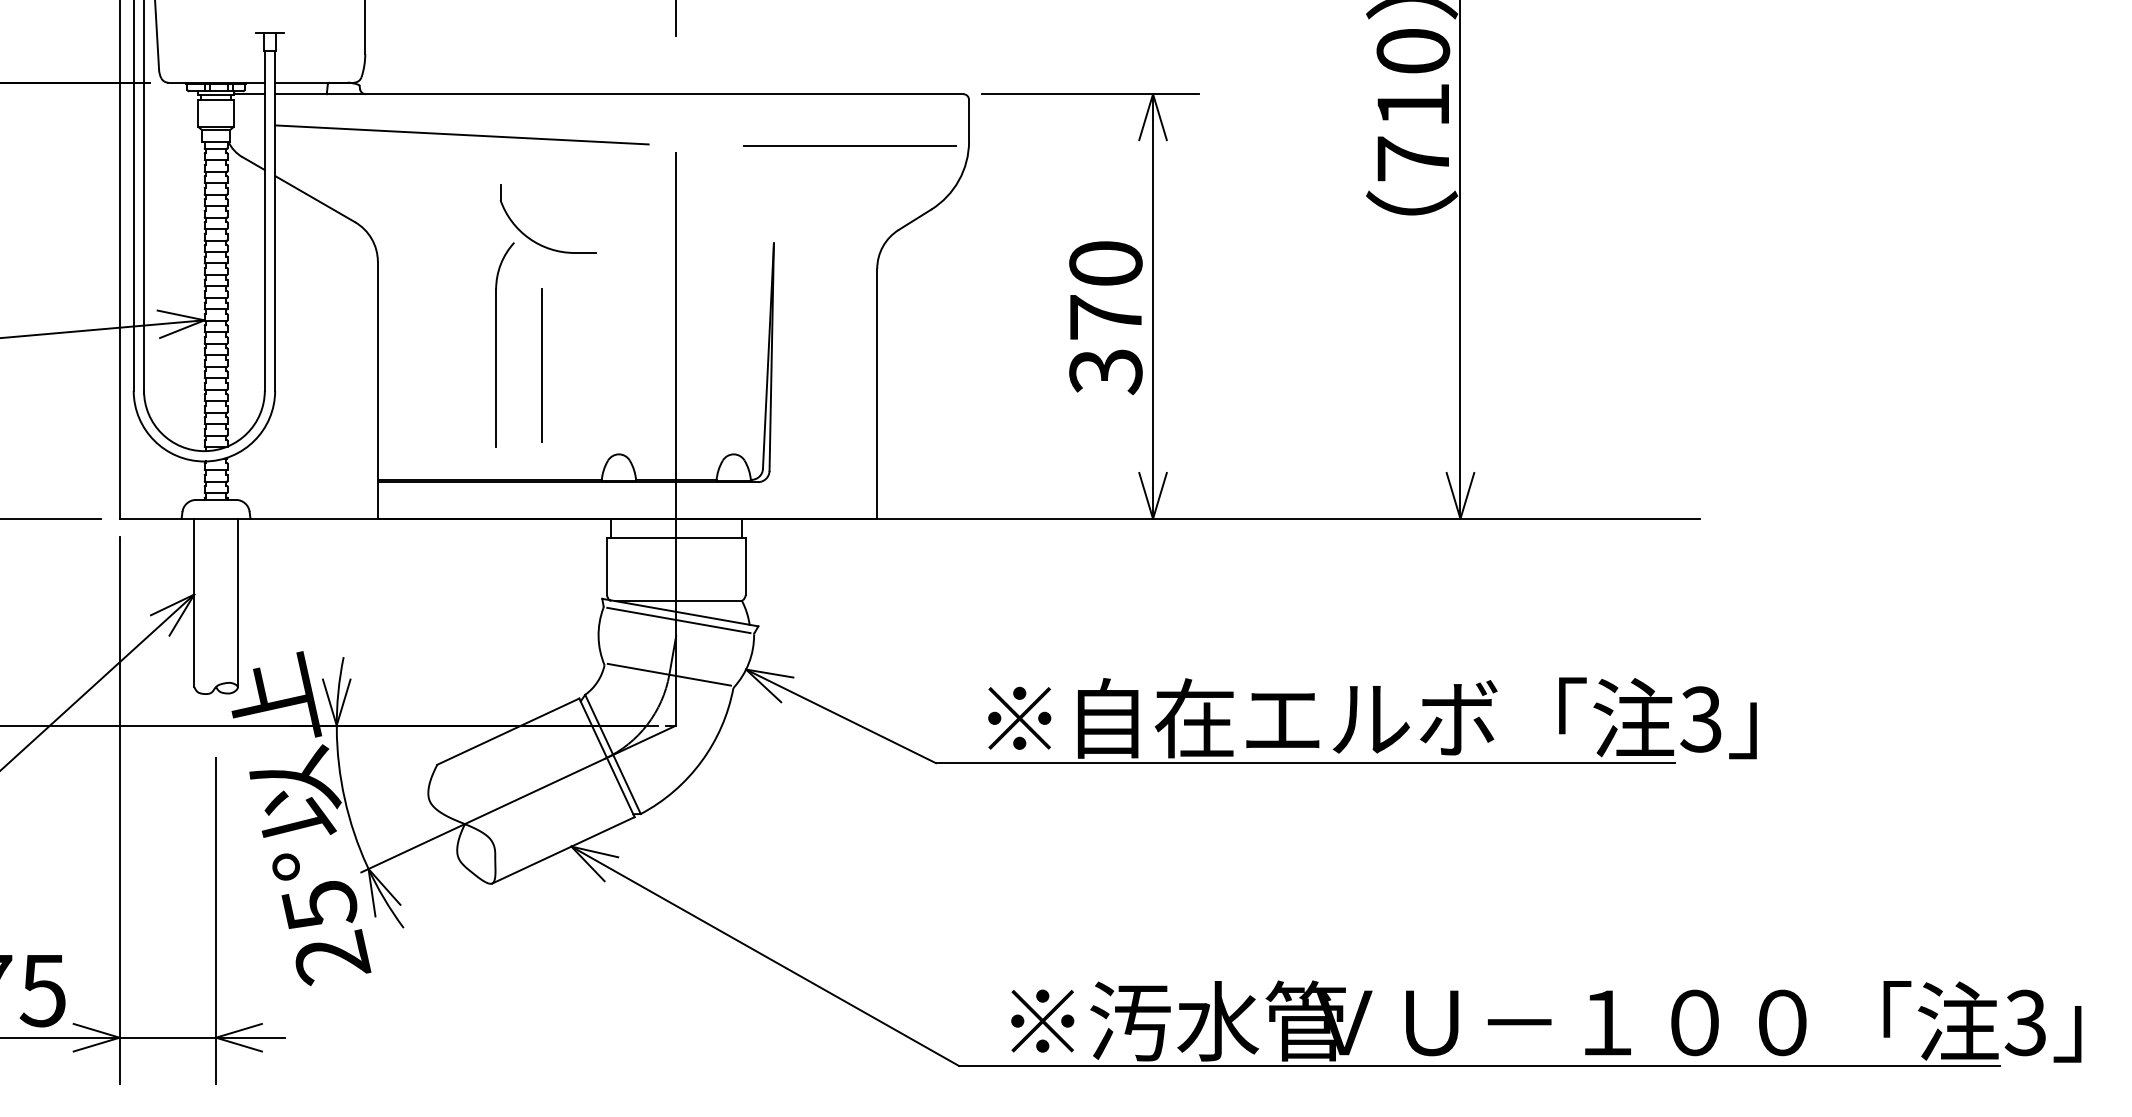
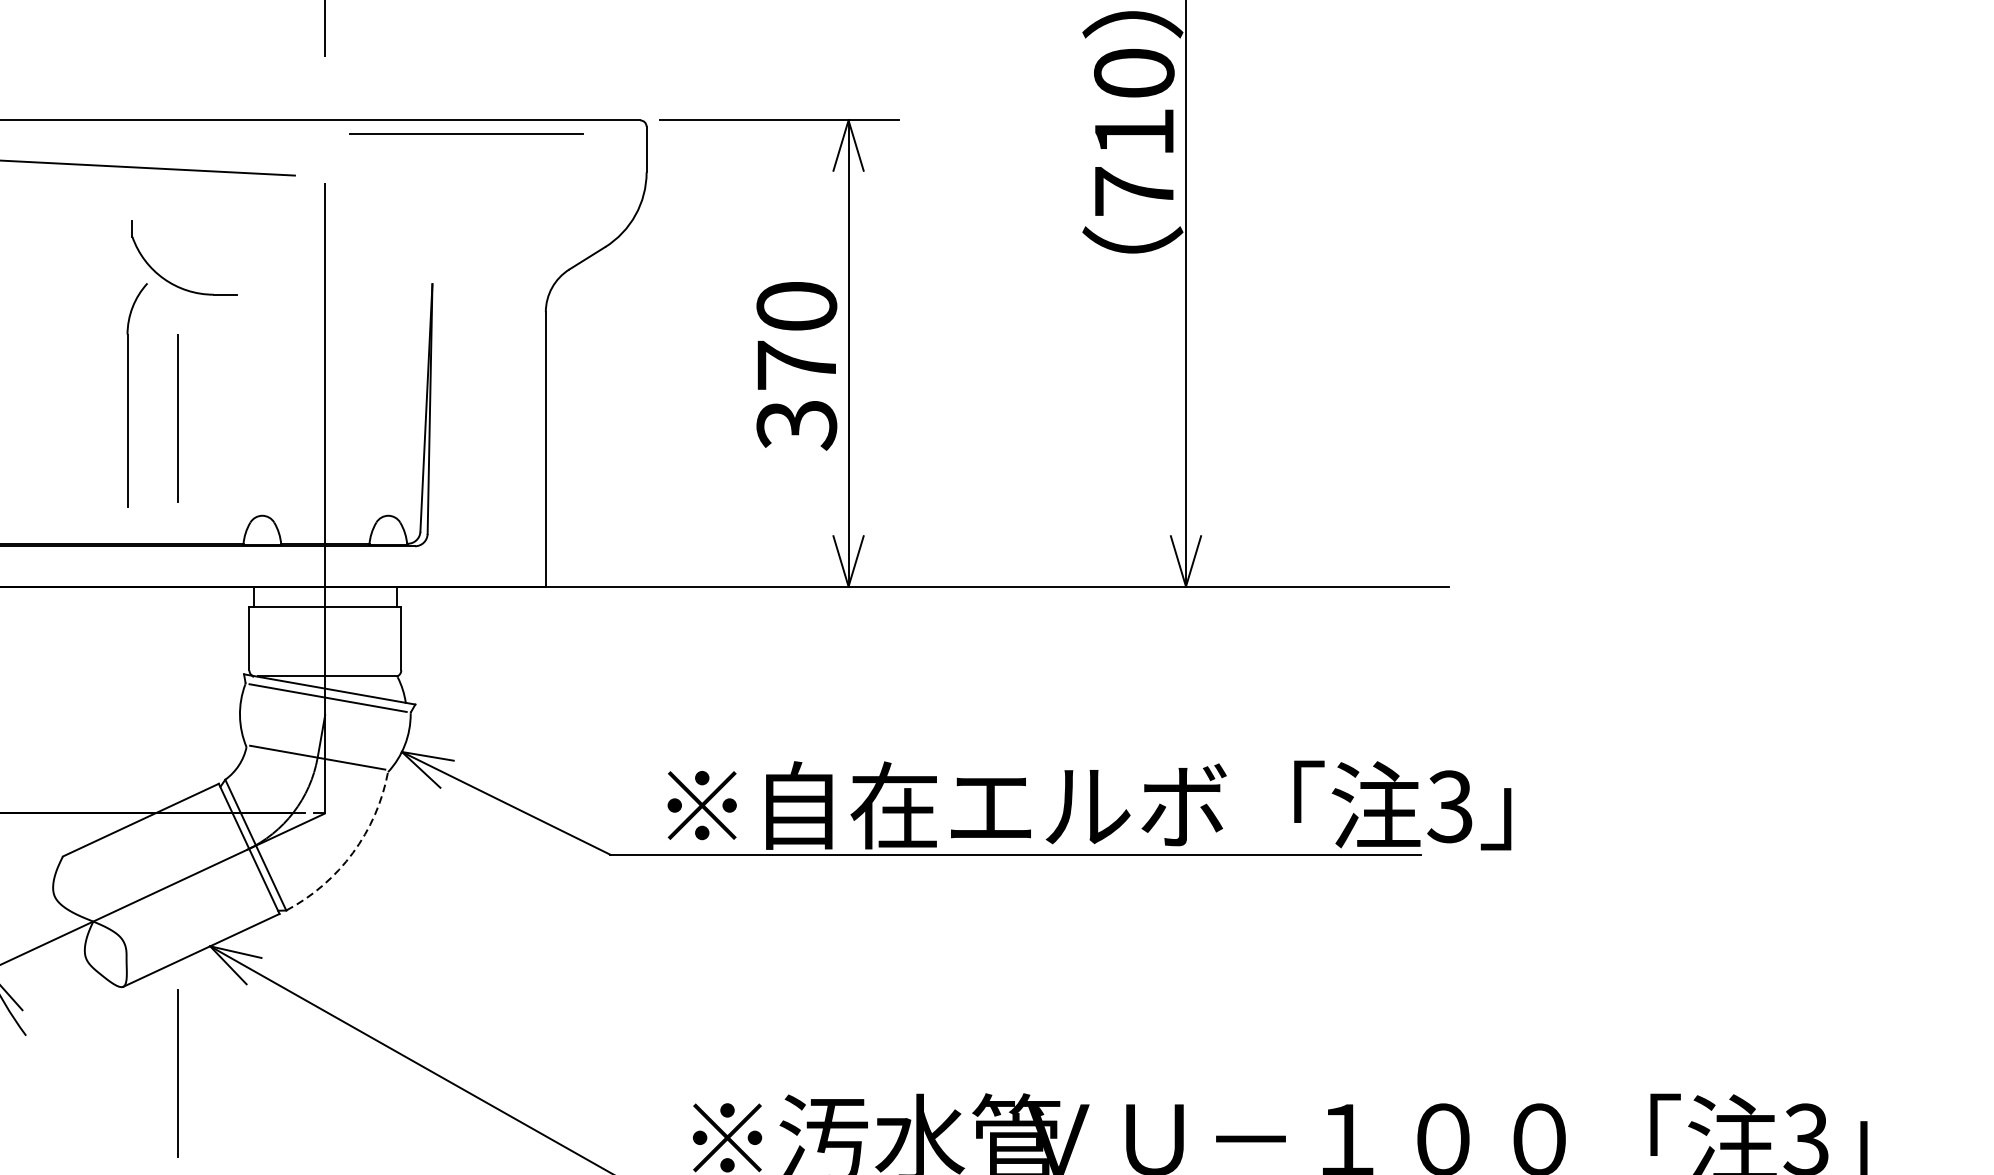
line: (849, 145) -> (466, 133), moved
arc: (701, 761) -> (352, 852), solid -> dashed
line: (541, 962) -> (177, 1073), added

